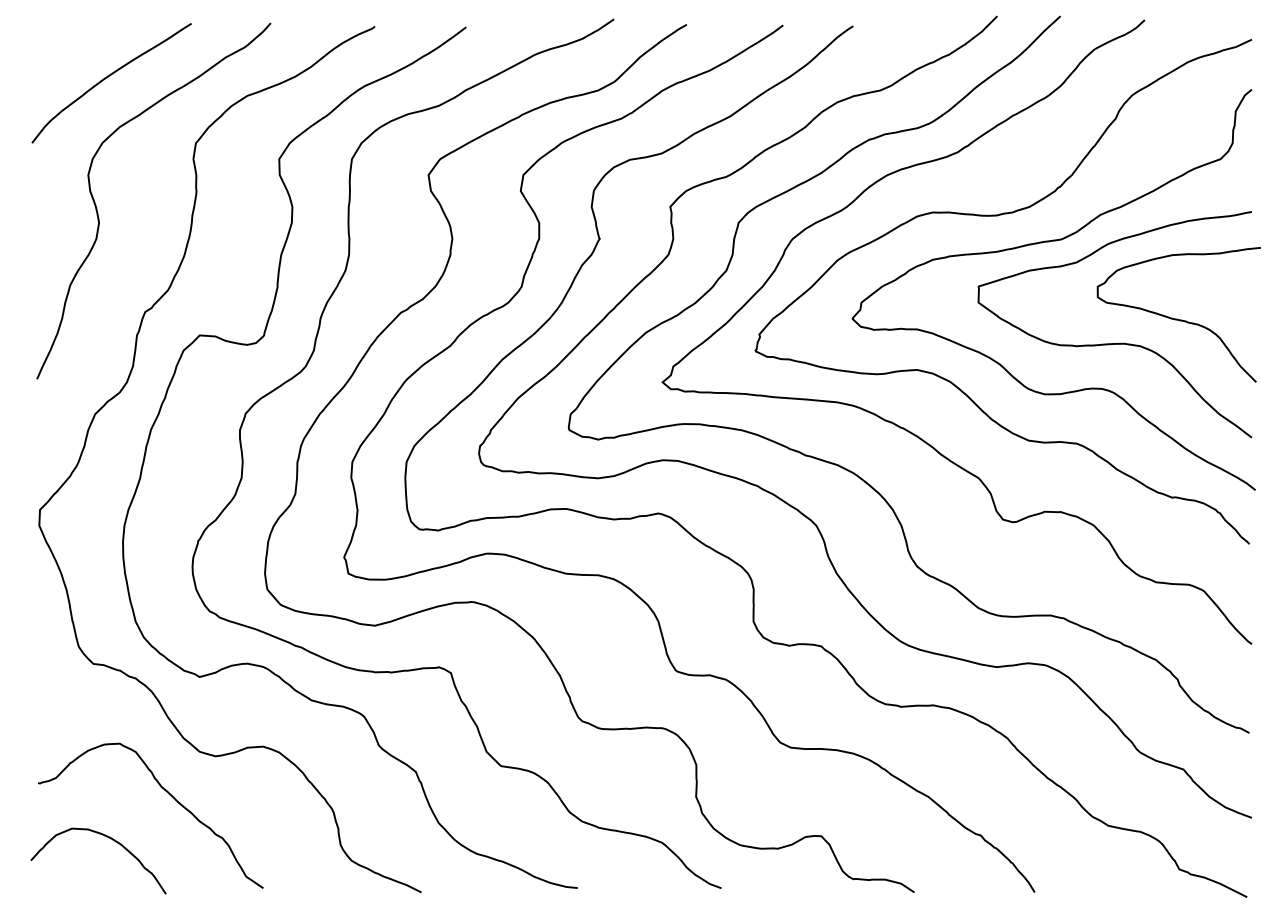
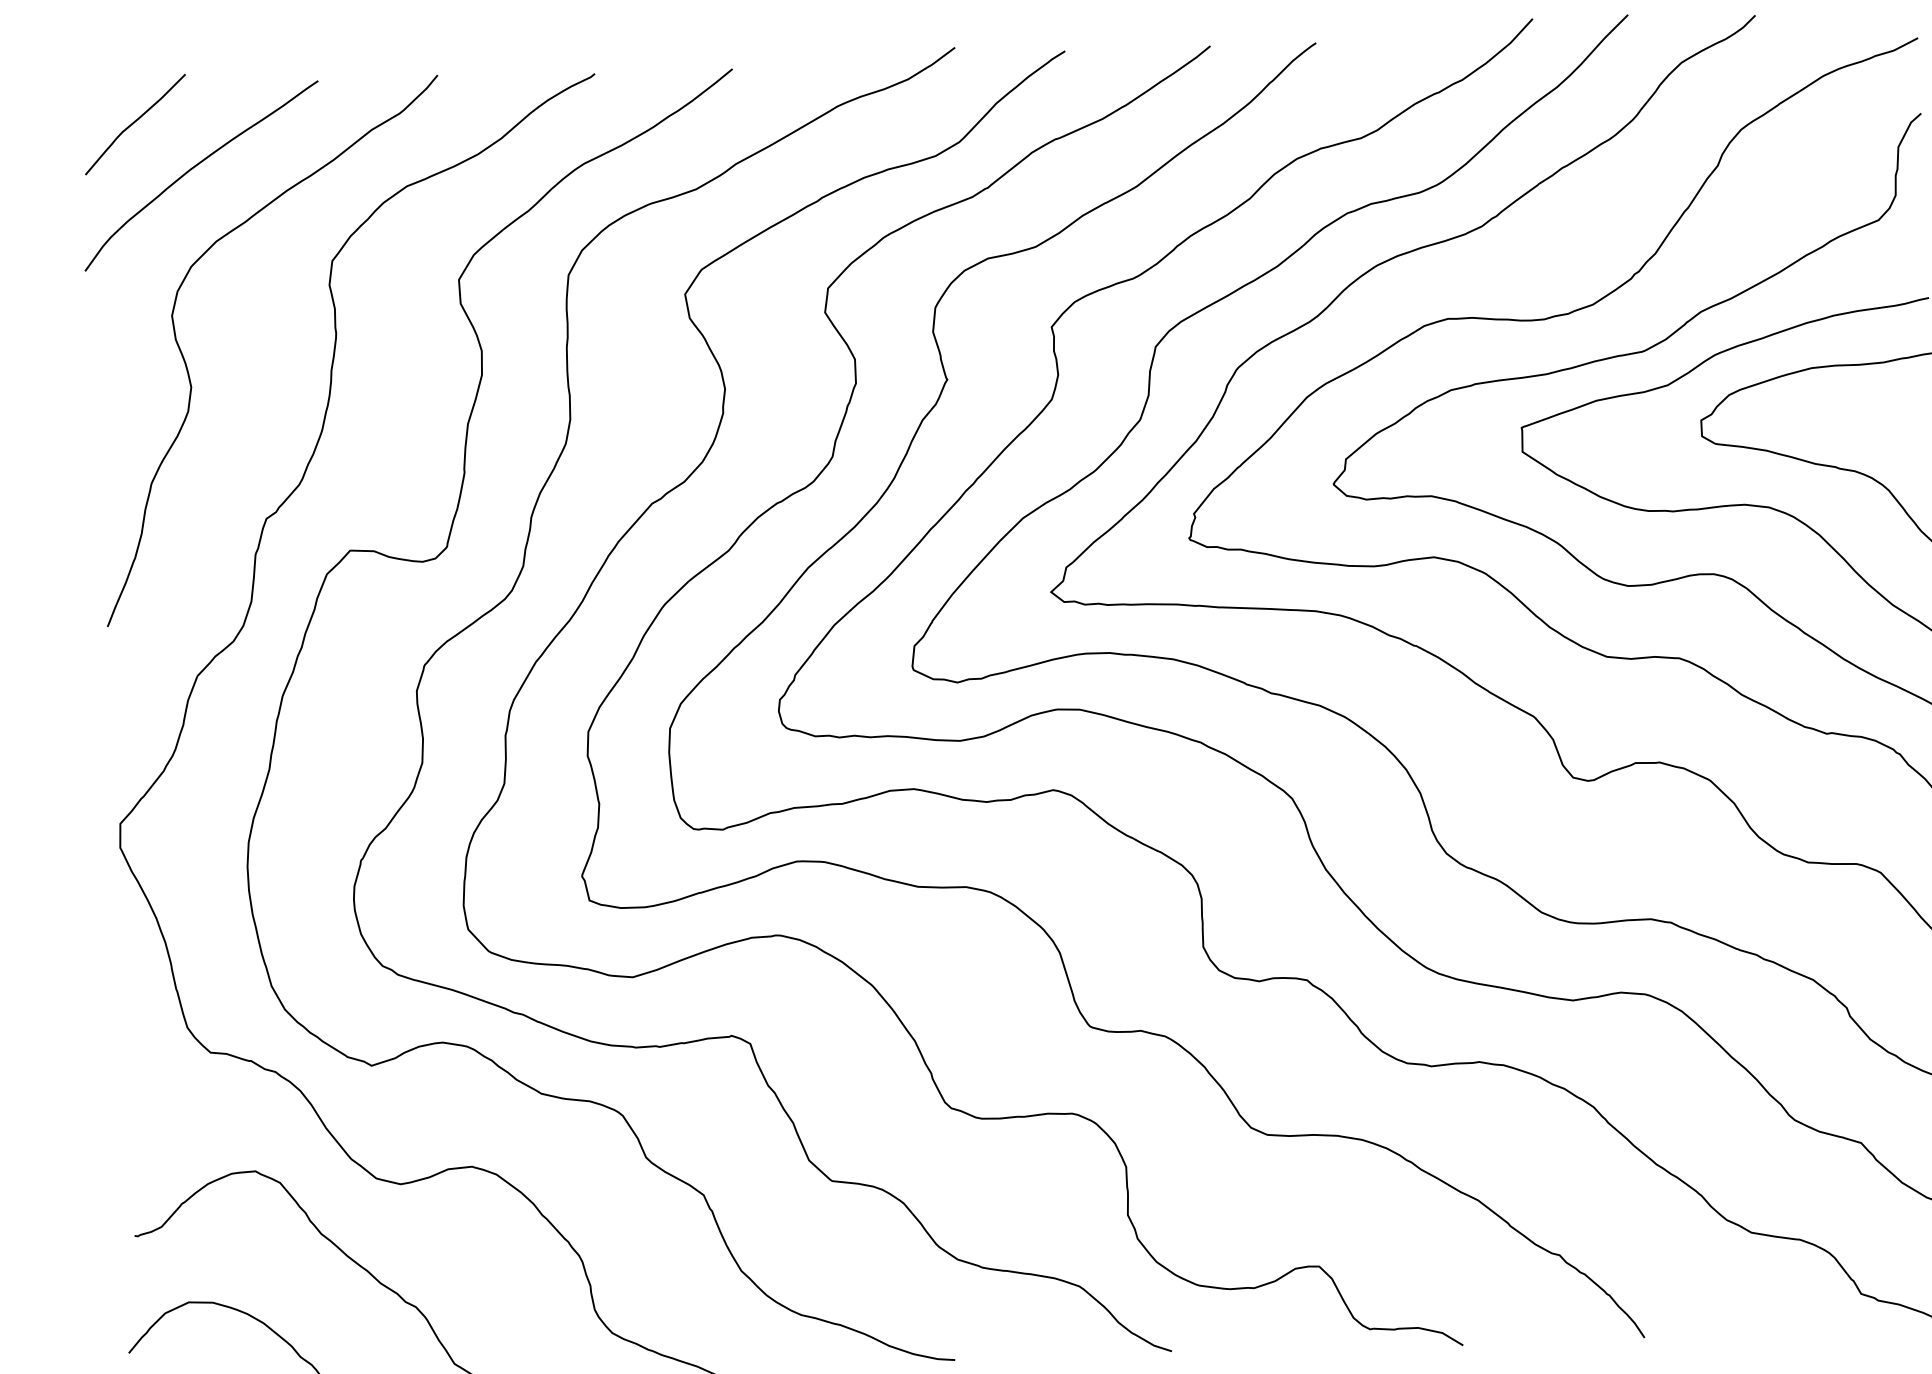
curve: (69, 46) -> (135, 123), added

